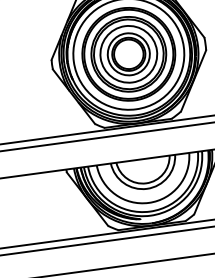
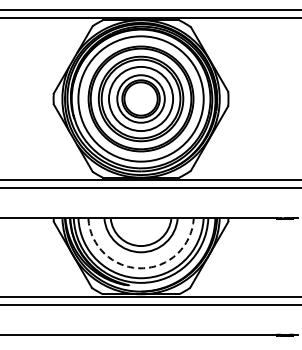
arc: (149, 203) -> (141, 268), solid -> dashed

